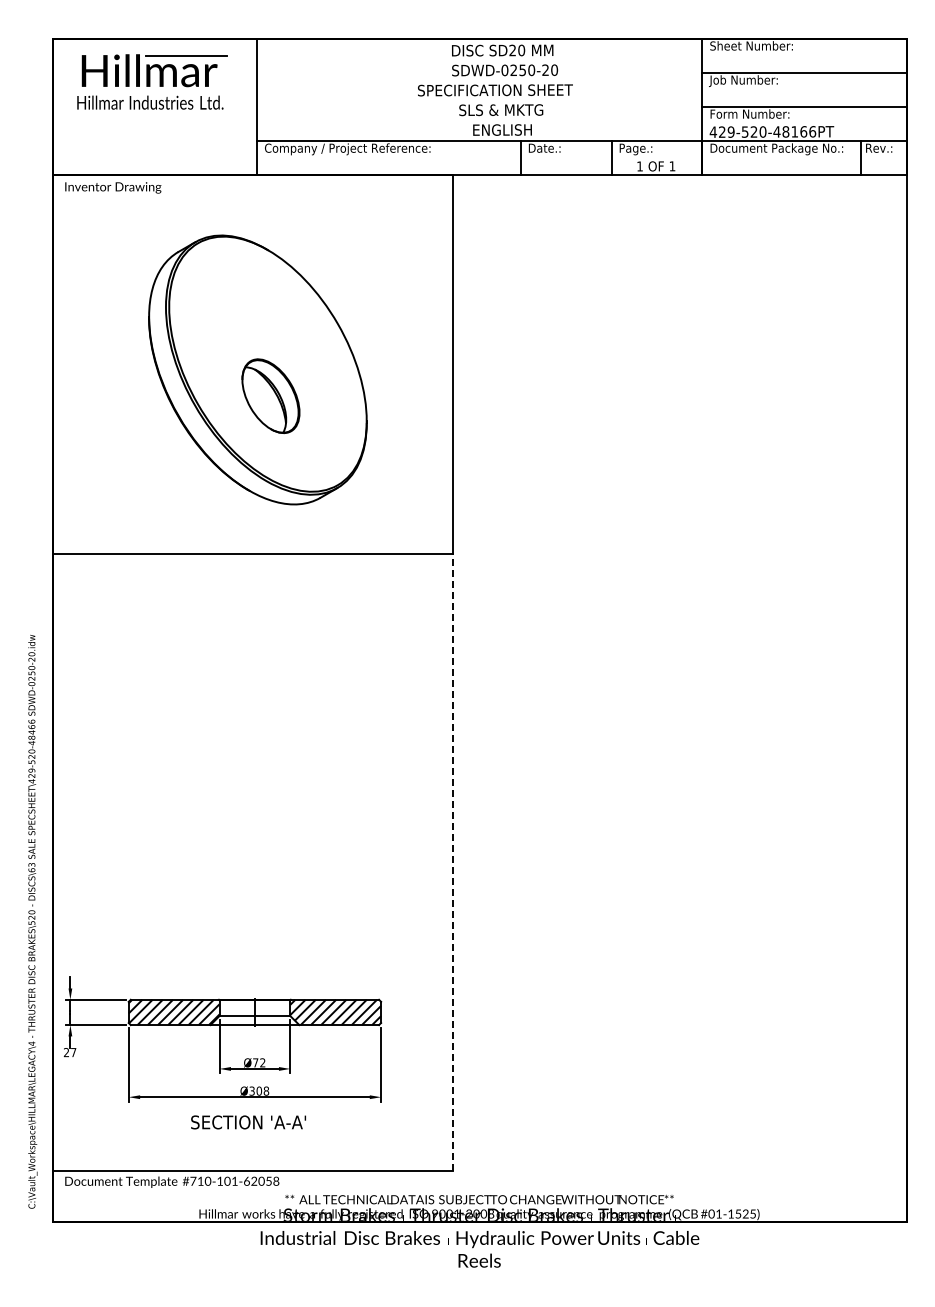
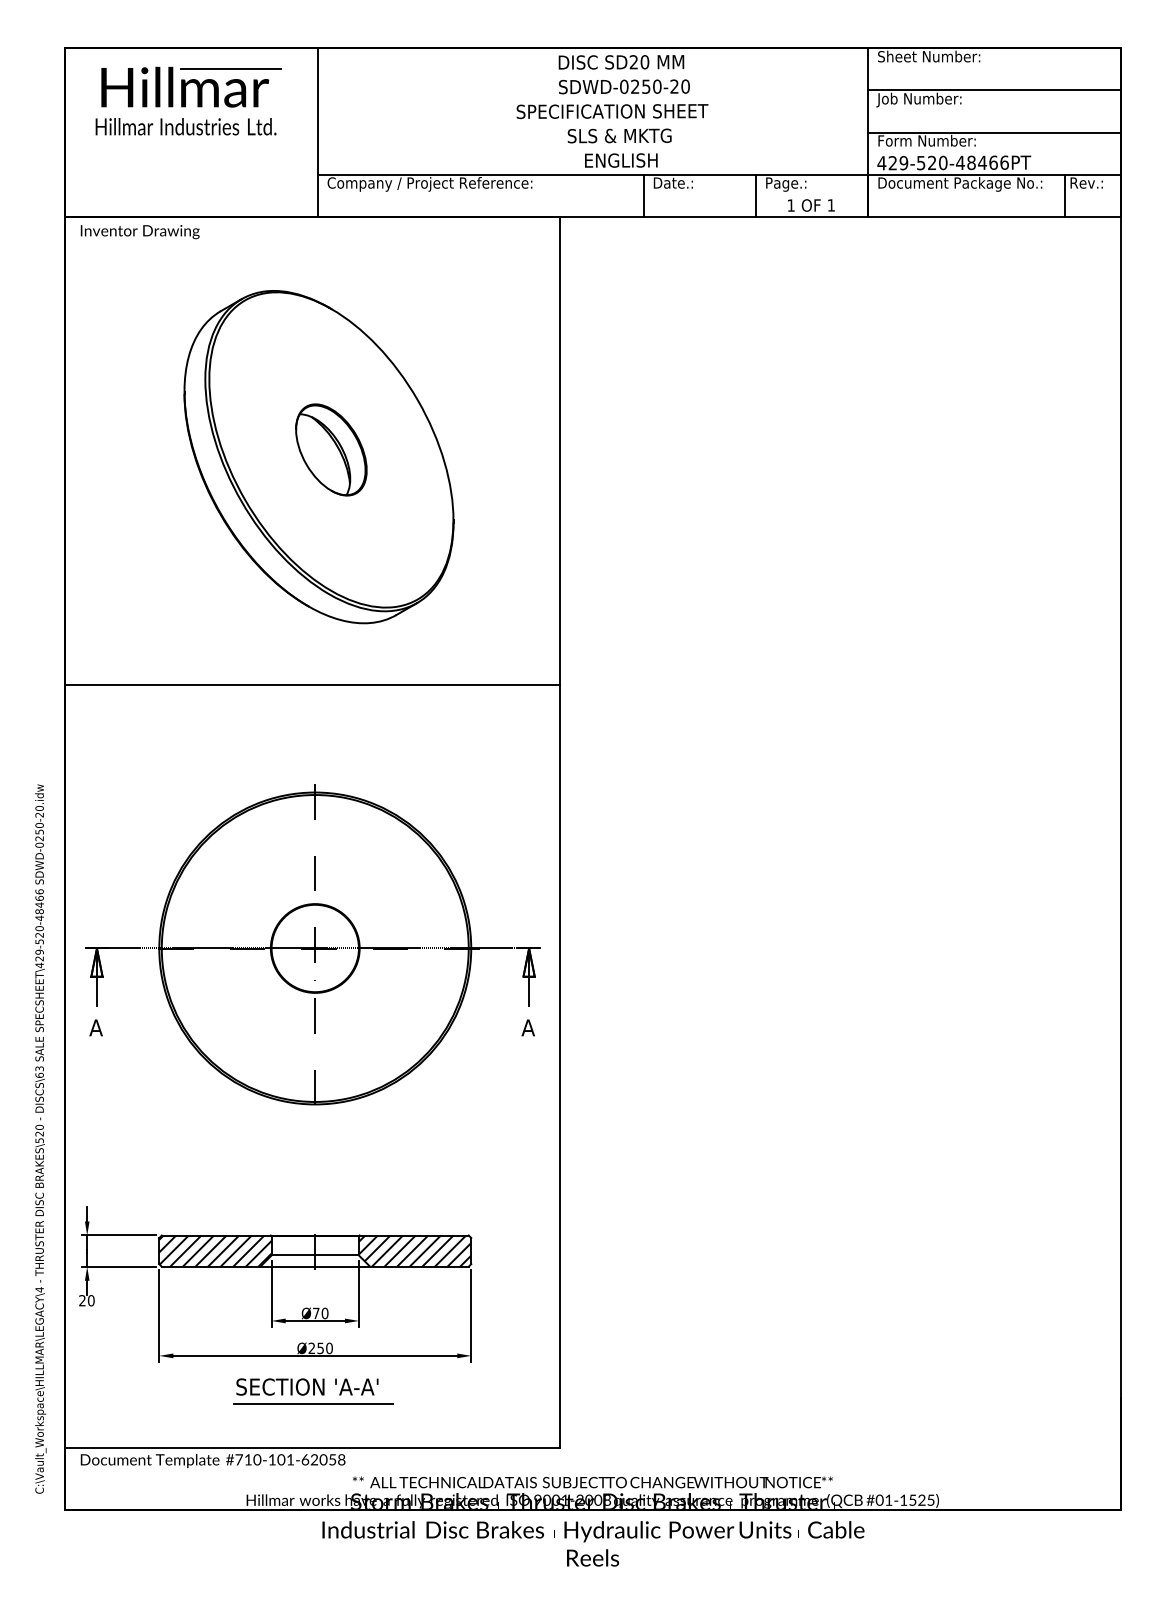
text: (794, 131) -> (982, 162), 429-520-48166PT -> 429-520-48466PT
part: (270, 395) -> (330, 449), moved
part: (252, 764) -> (312, 944), added
line: (452, 862) -> (559, 1065), dashed -> solid
text: (73, 1052) -> (91, 1300), 27 -> 20
text: (262, 1062) -> (324, 1312), Ø72 -> Ø70
text: (259, 1090) -> (320, 1347), Ø308 -> Ø250
line: (253, 1135) -> (313, 1403), added

